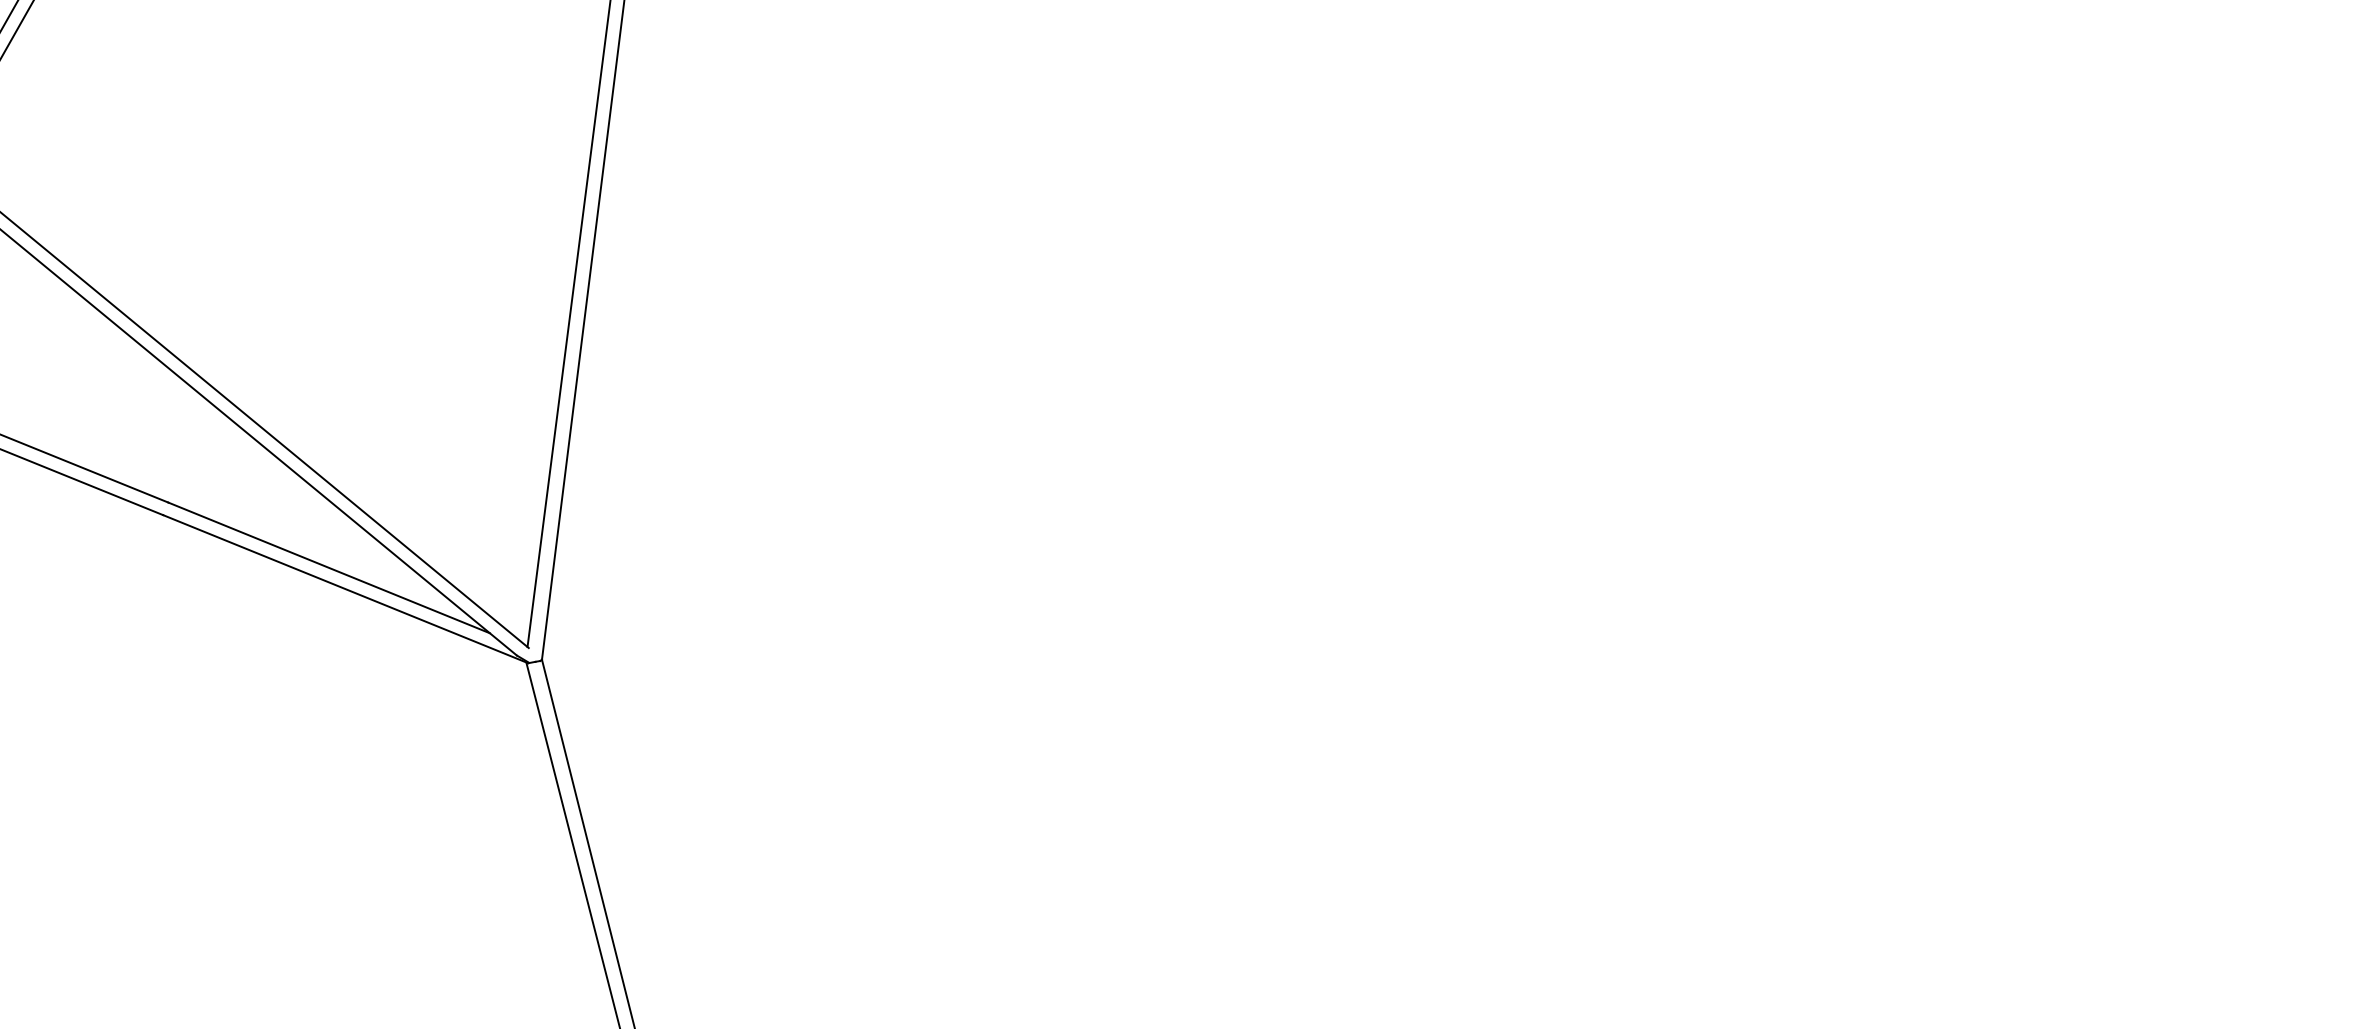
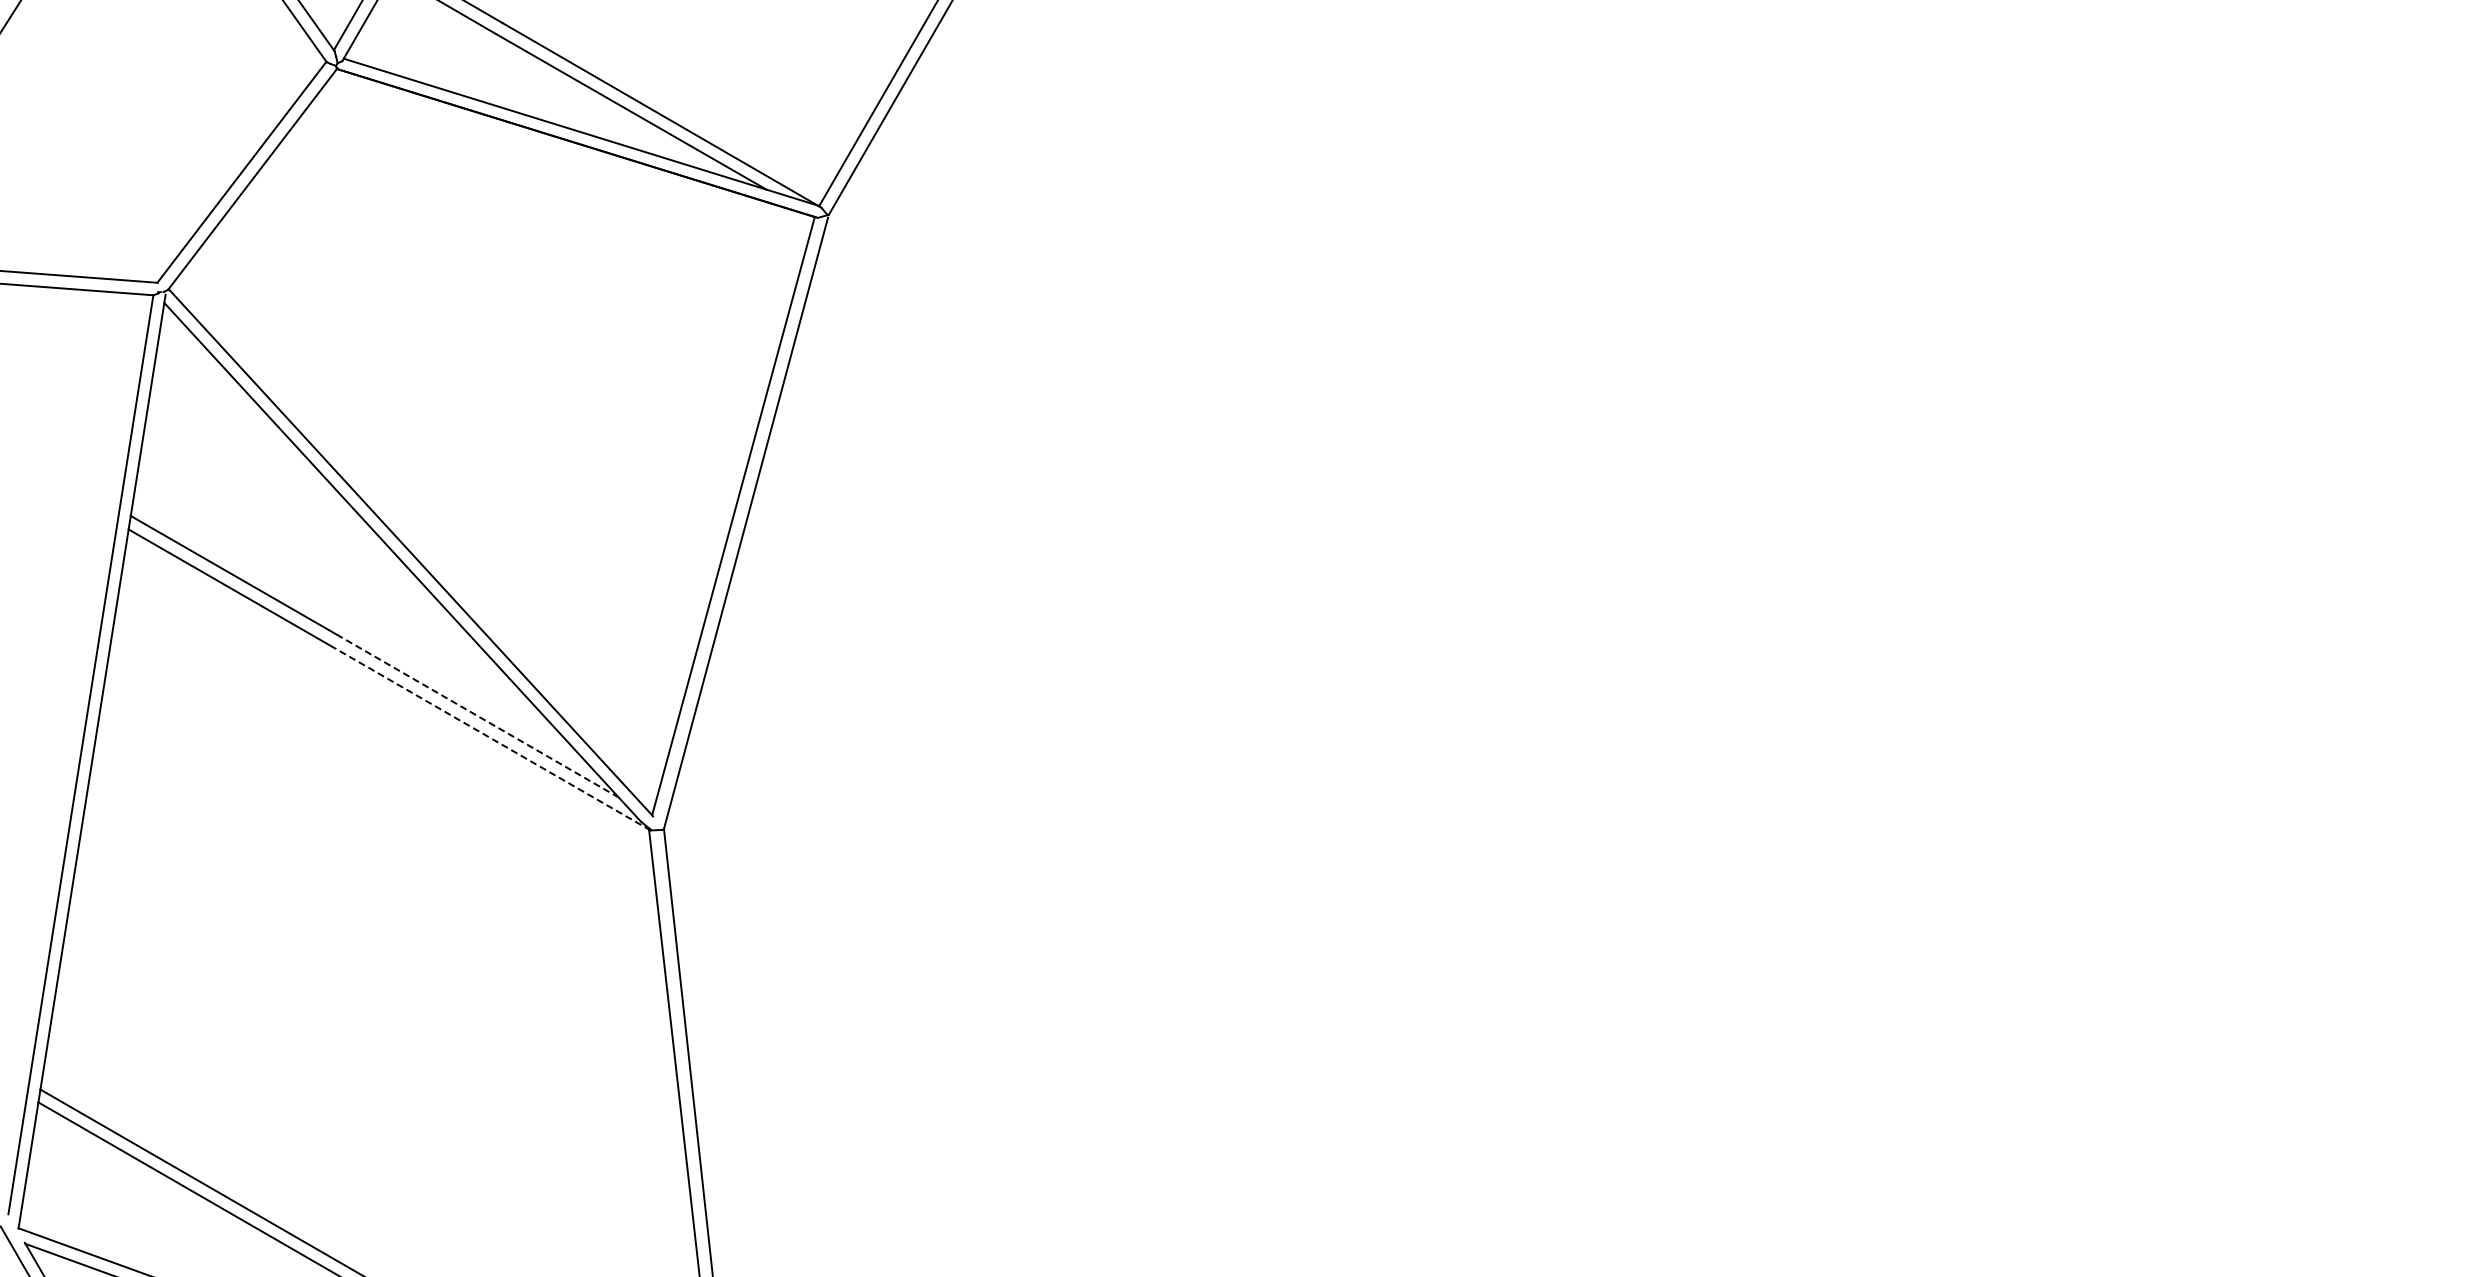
line: (329, 567) -> (477, 715), solid -> dashed
line: (344, 588) -> (489, 737), solid -> dashed

